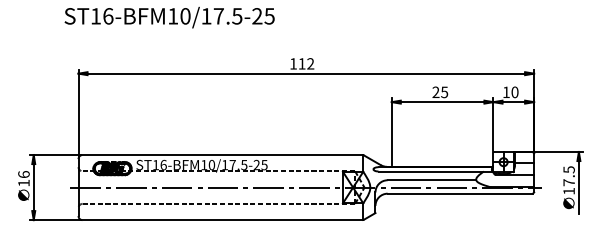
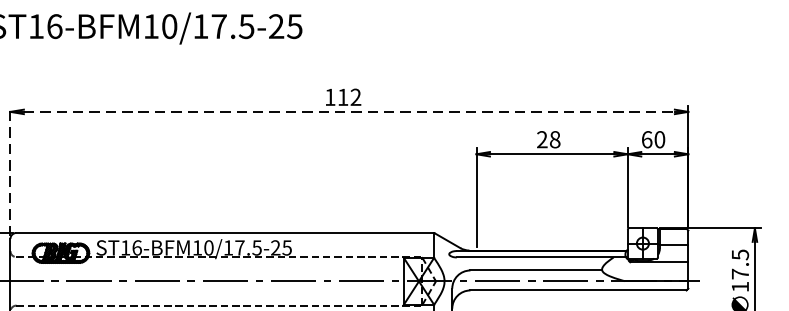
line: (306, 73) -> (349, 111), solid -> dashed
text: (444, 92) -> (554, 139), 25 -> 28
text: (506, 92) -> (647, 139), 10 -> 60
line: (78, 113) -> (10, 171), solid -> dashed

